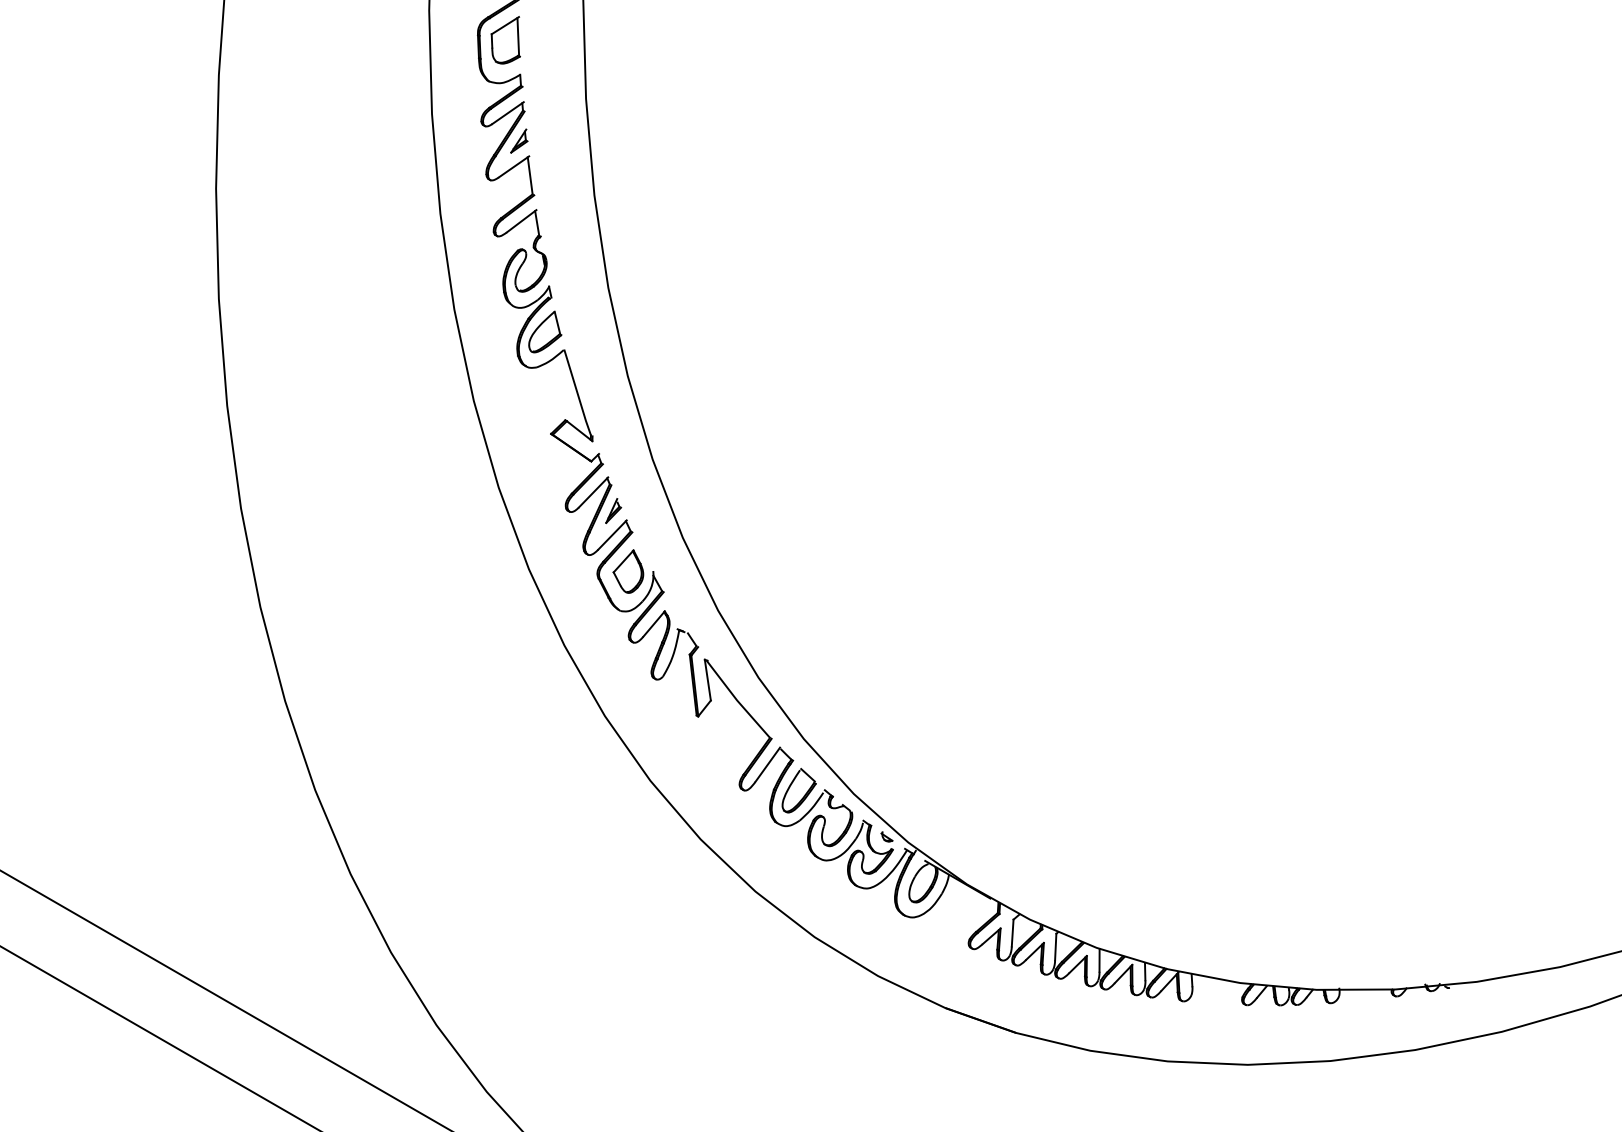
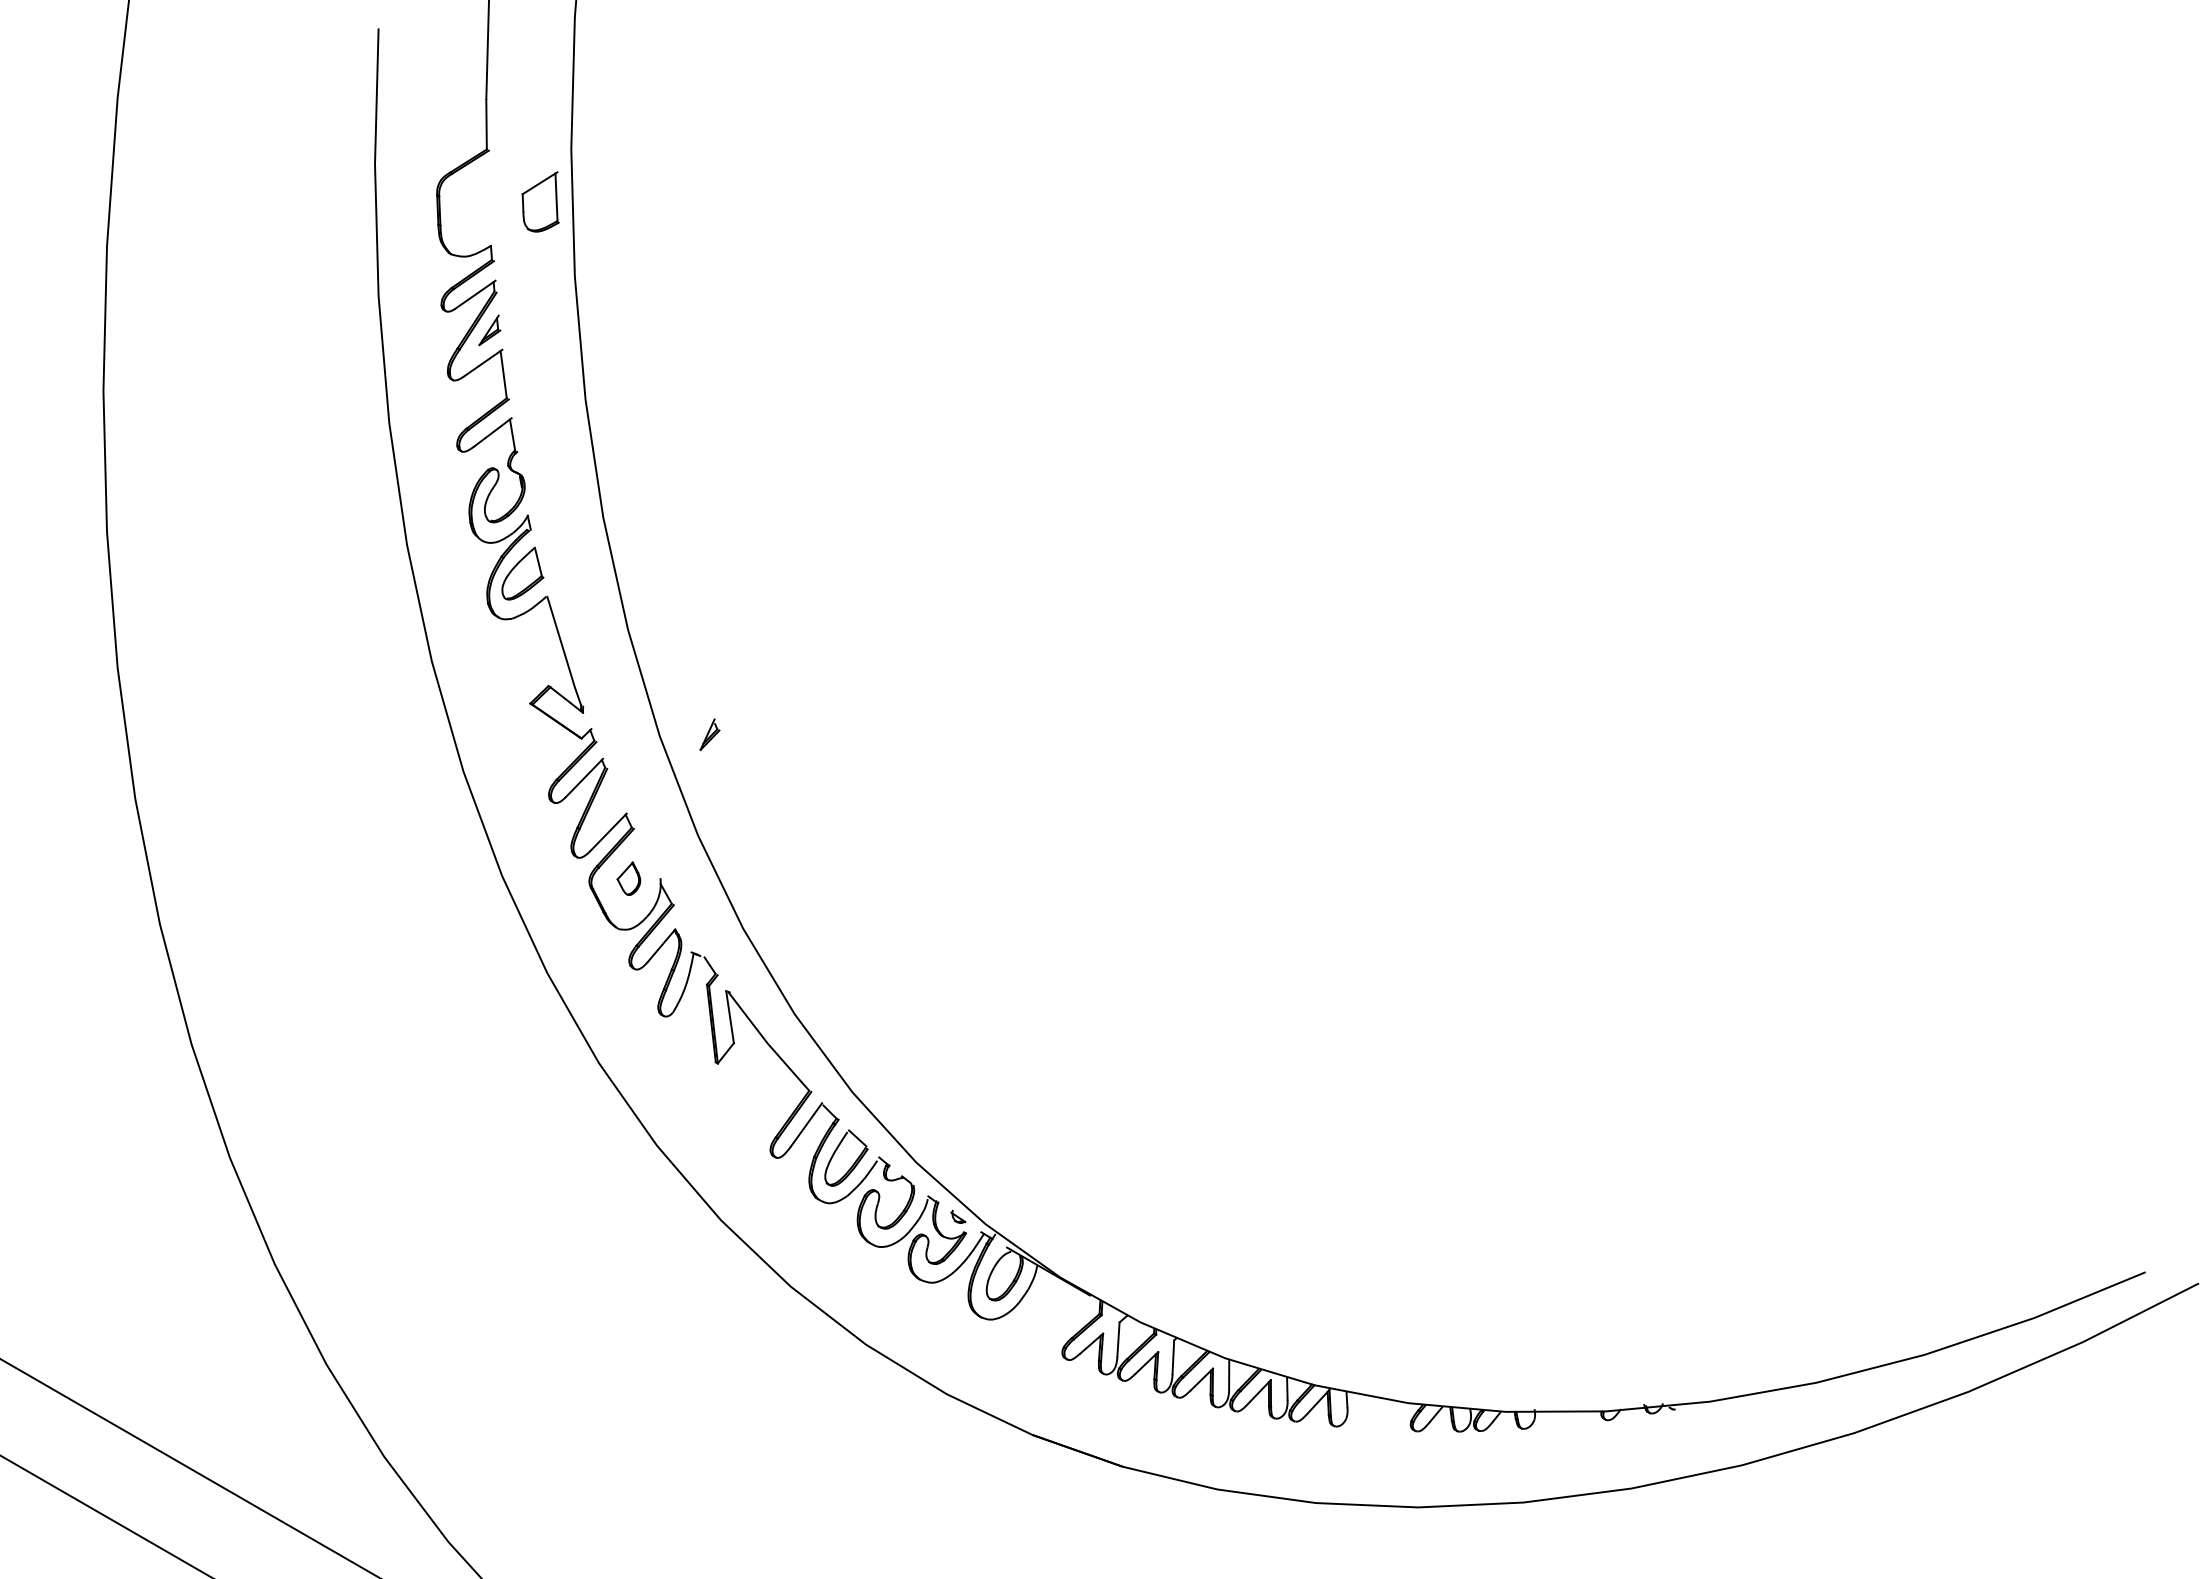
part: (505, 39) -> (540, 201), moved
part: (613, 510) -> (709, 734), moved
part: (628, 571) -> (628, 878), size x0.6

